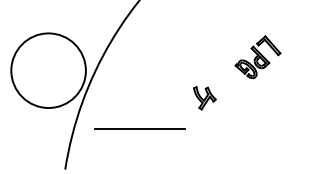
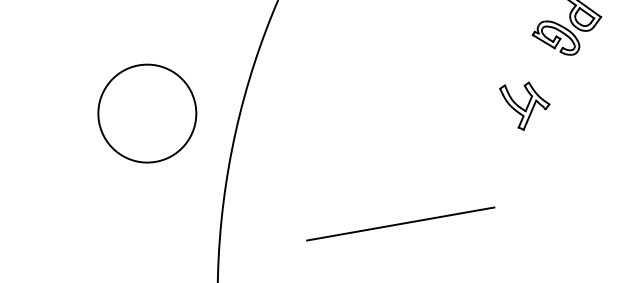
circle: (48, 70) -> (146, 113), size x0.62
part: (204, 98) -> (525, 106), moved
line: (139, 128) -> (398, 222), moved

